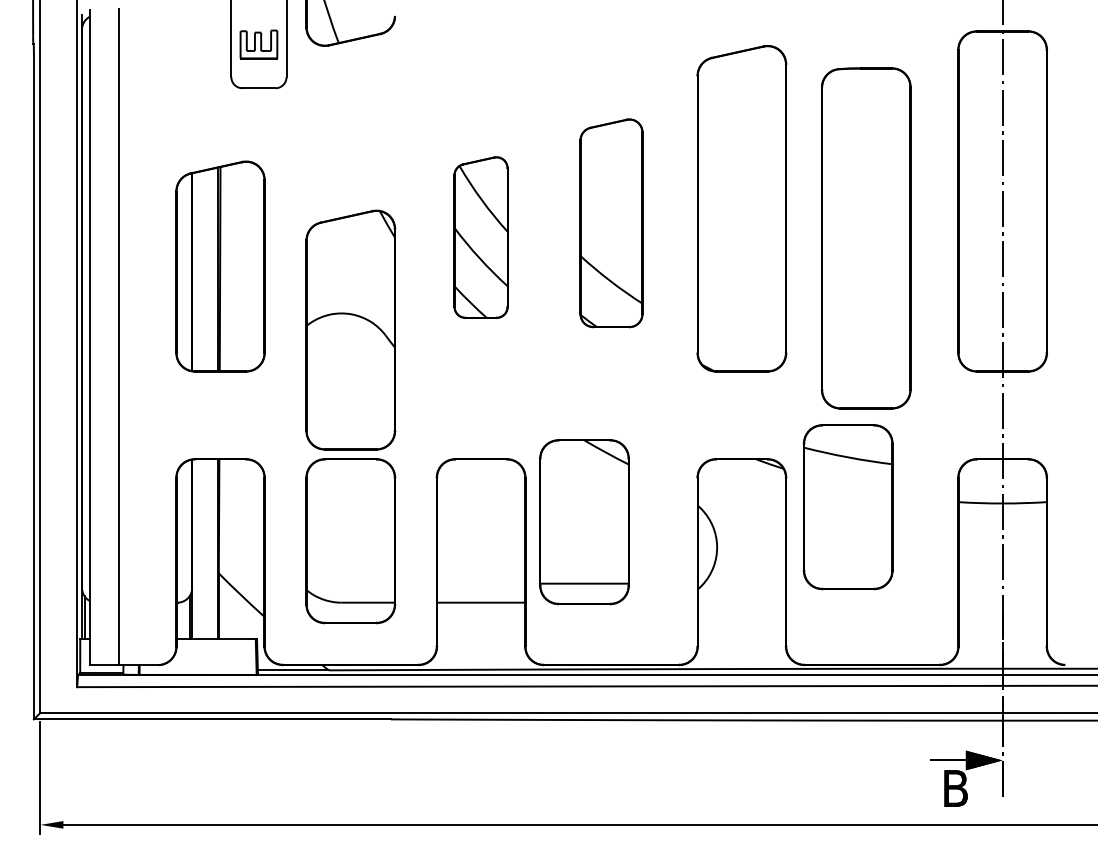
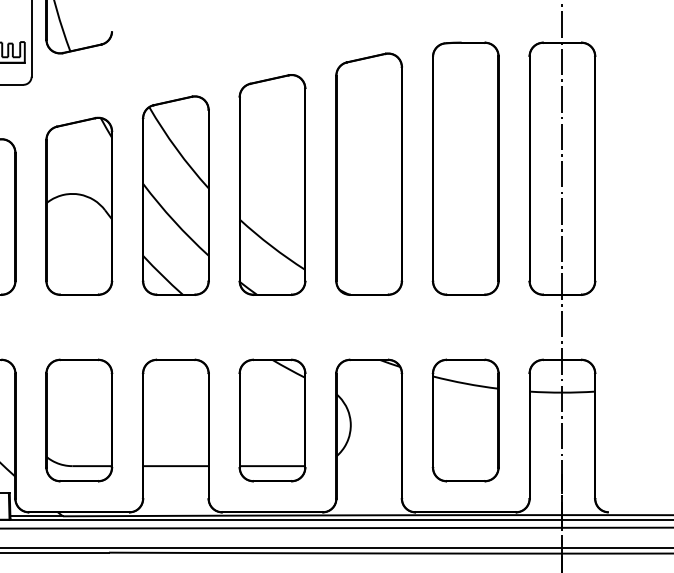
part: (611, 223) -> (272, 185), size x1.43
part: (480, 237) -> (175, 195), size x1.67
part: (865, 238) -> (465, 168), moved
part: (350, 329) -> (79, 205), moved
part: (847, 507) -> (465, 420), moved
part: (584, 522) -> (272, 420), moved

